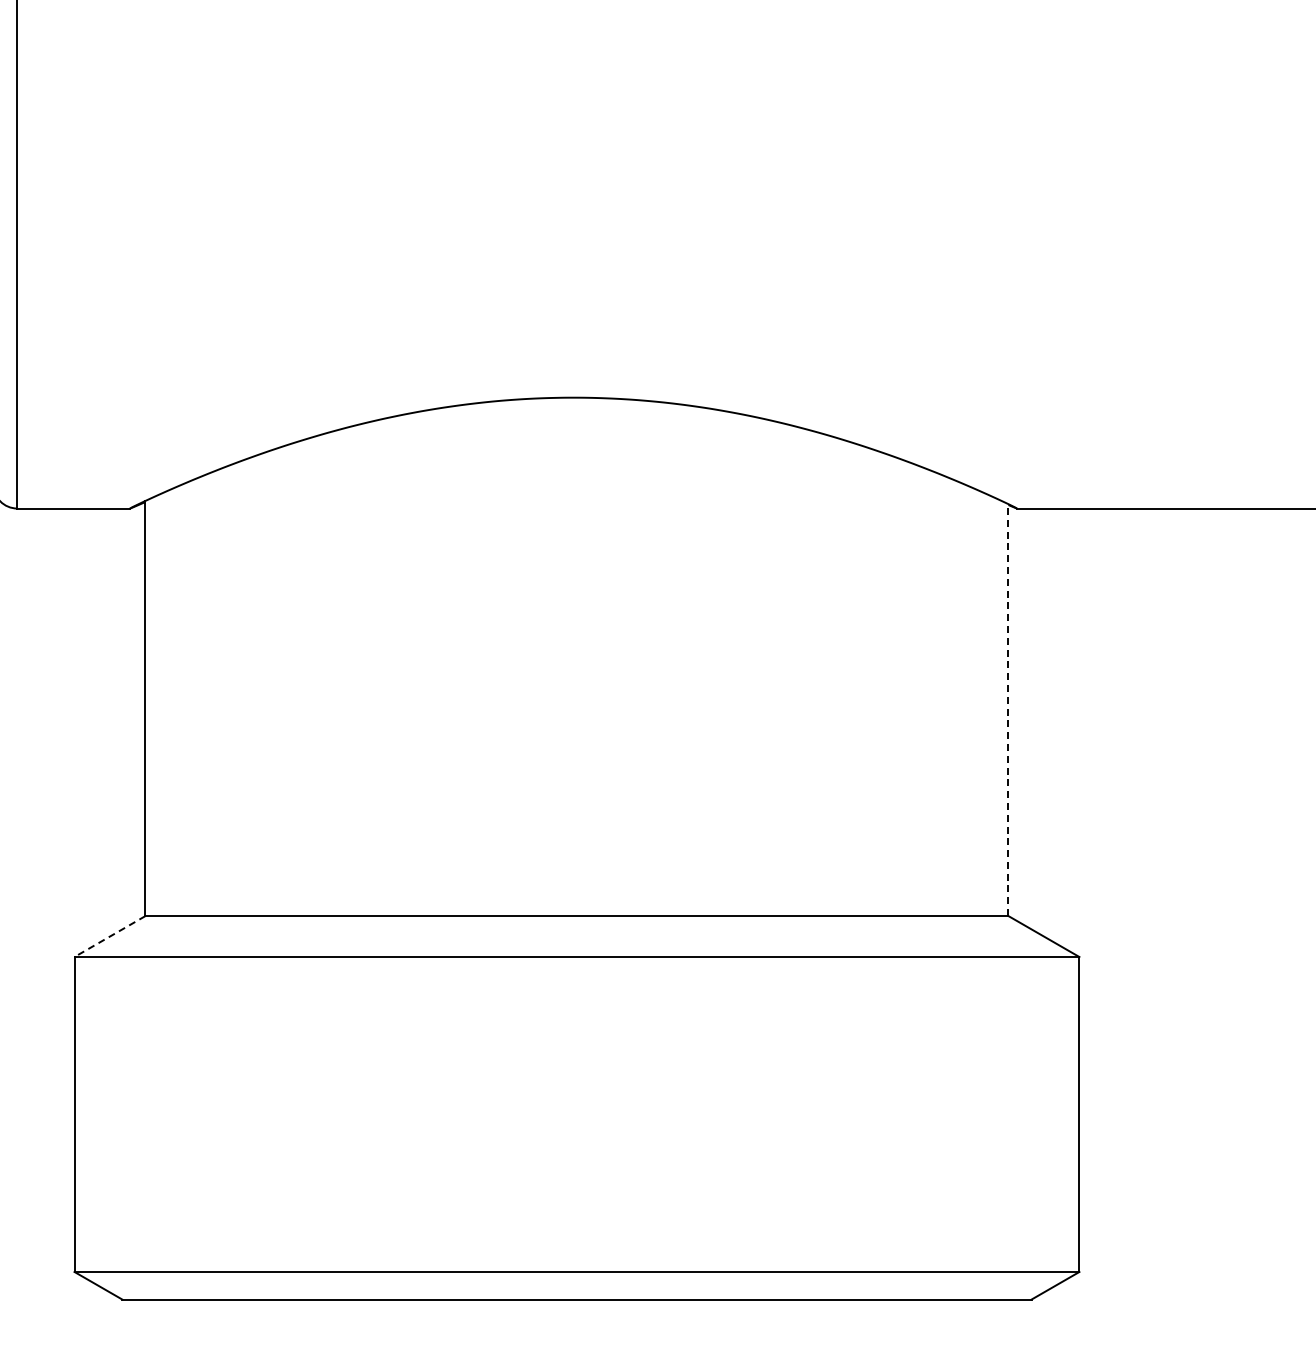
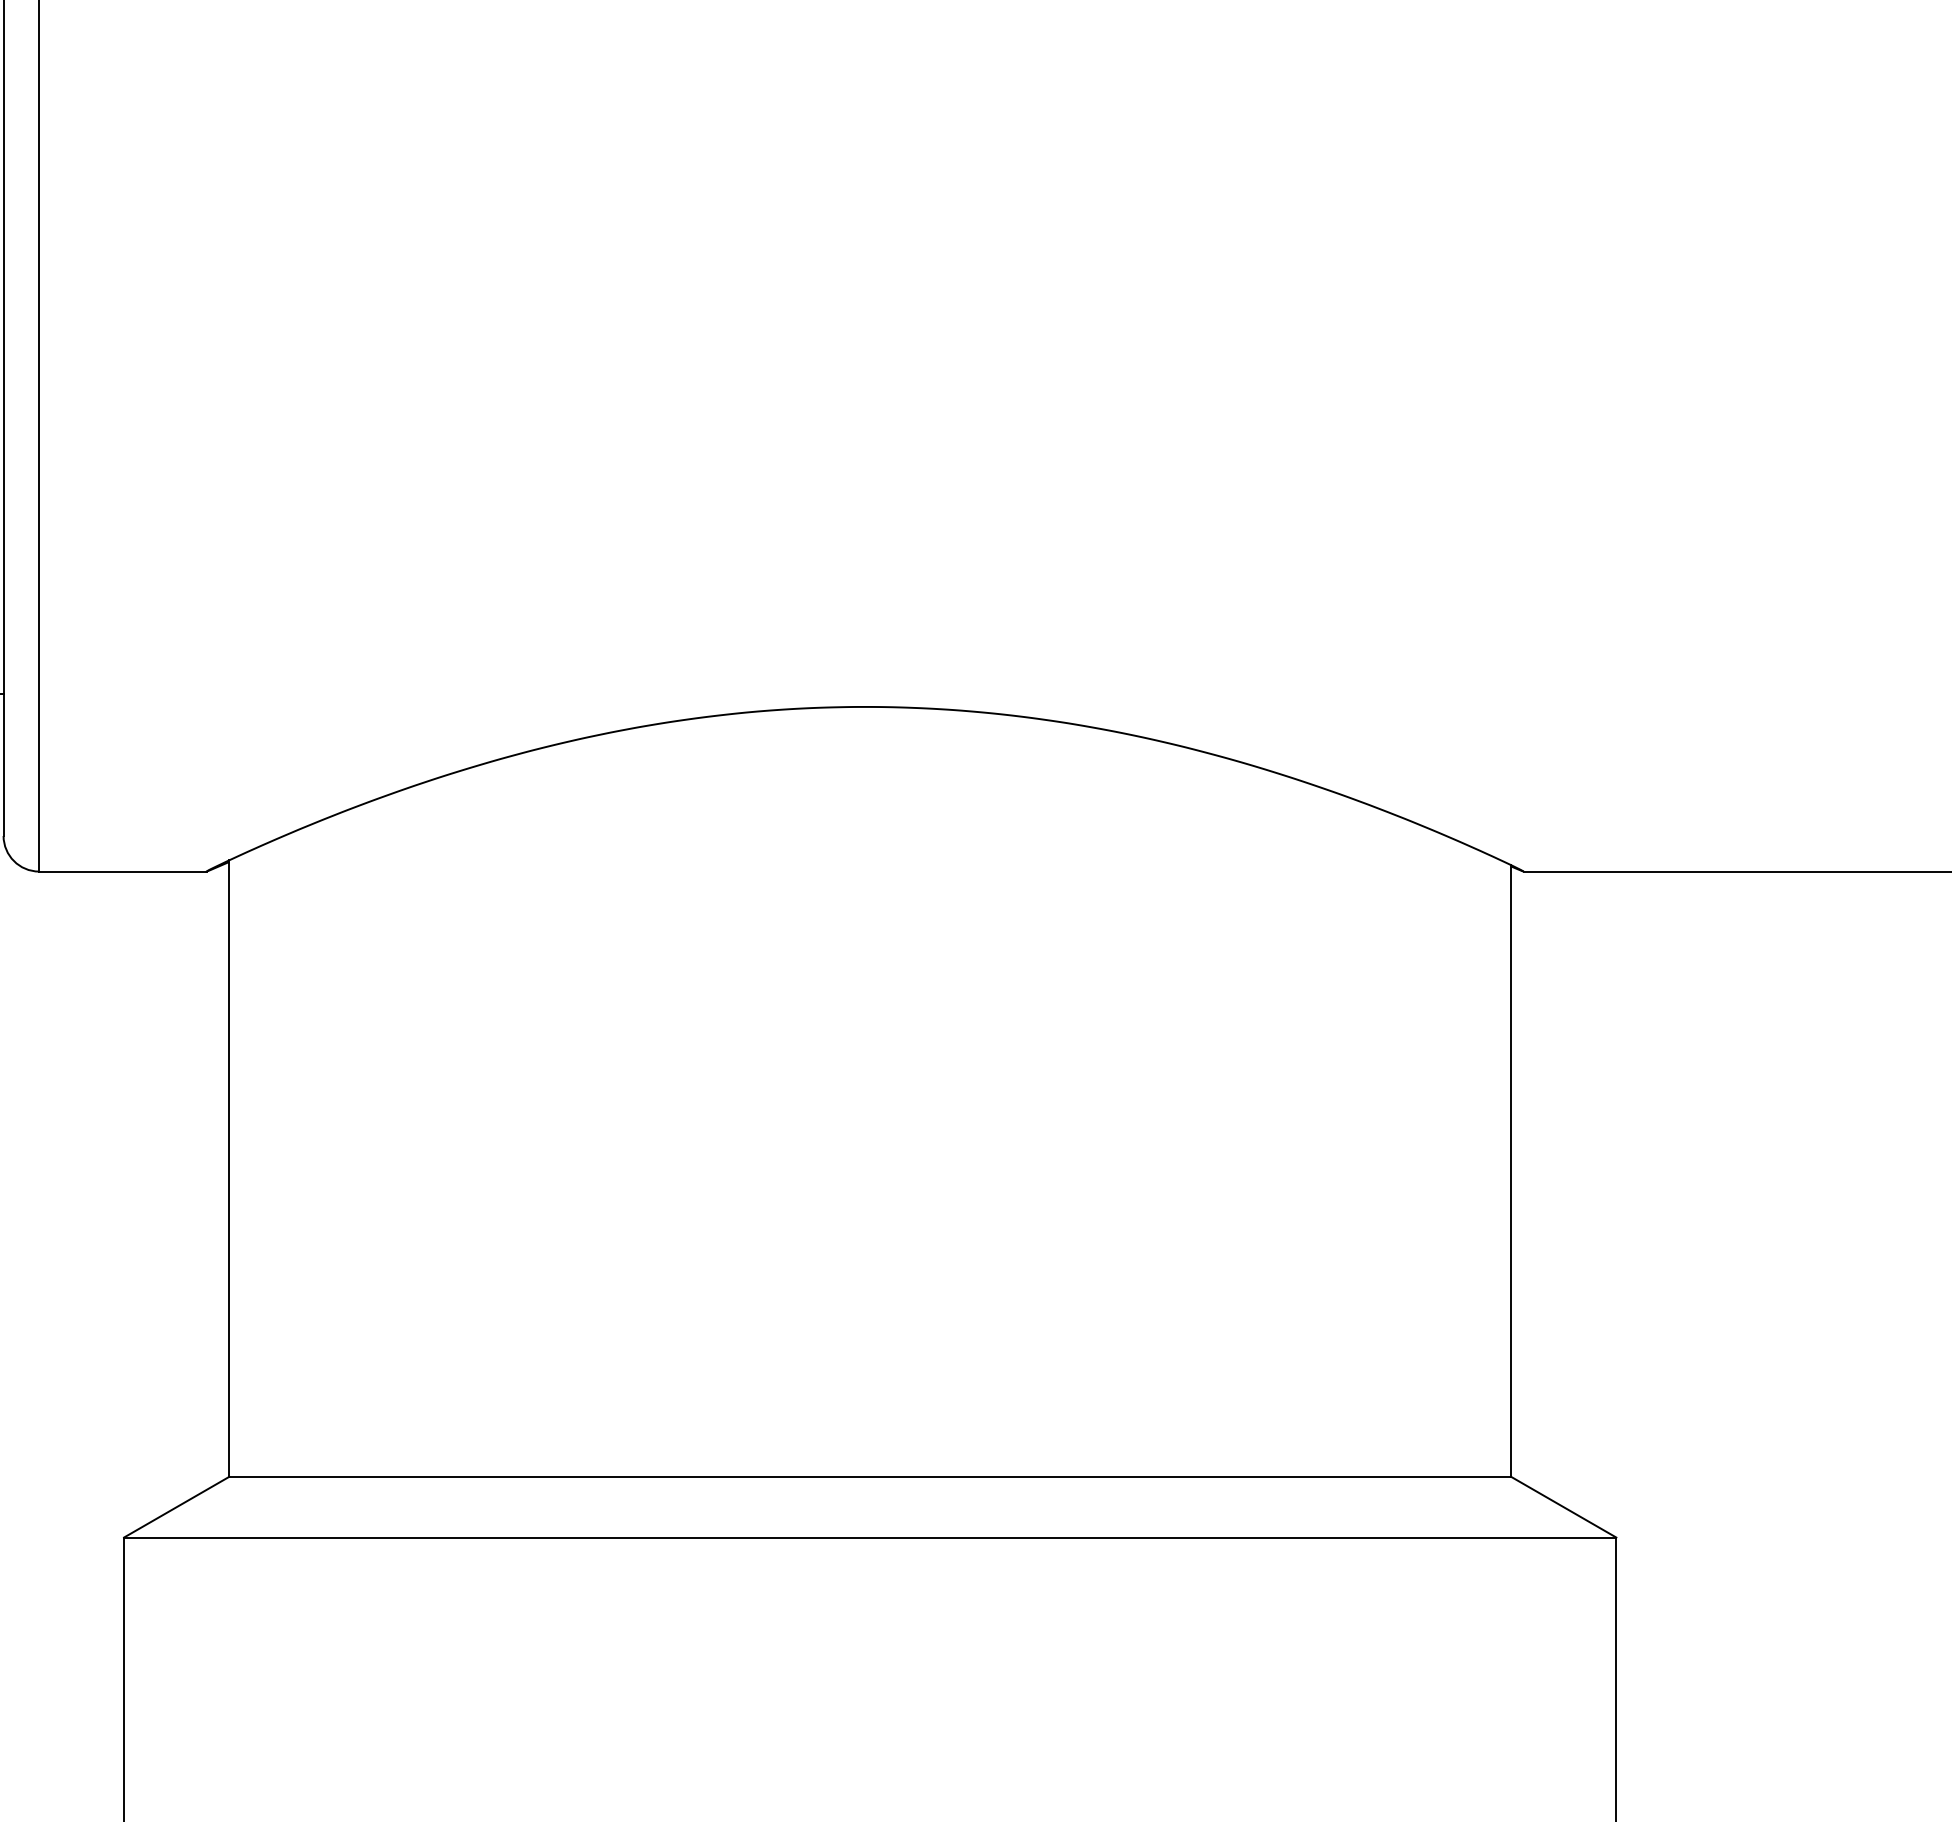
line: (1008, 710) -> (1511, 1171), dashed -> solid
line: (110, 936) -> (177, 1507), dashed -> solid

